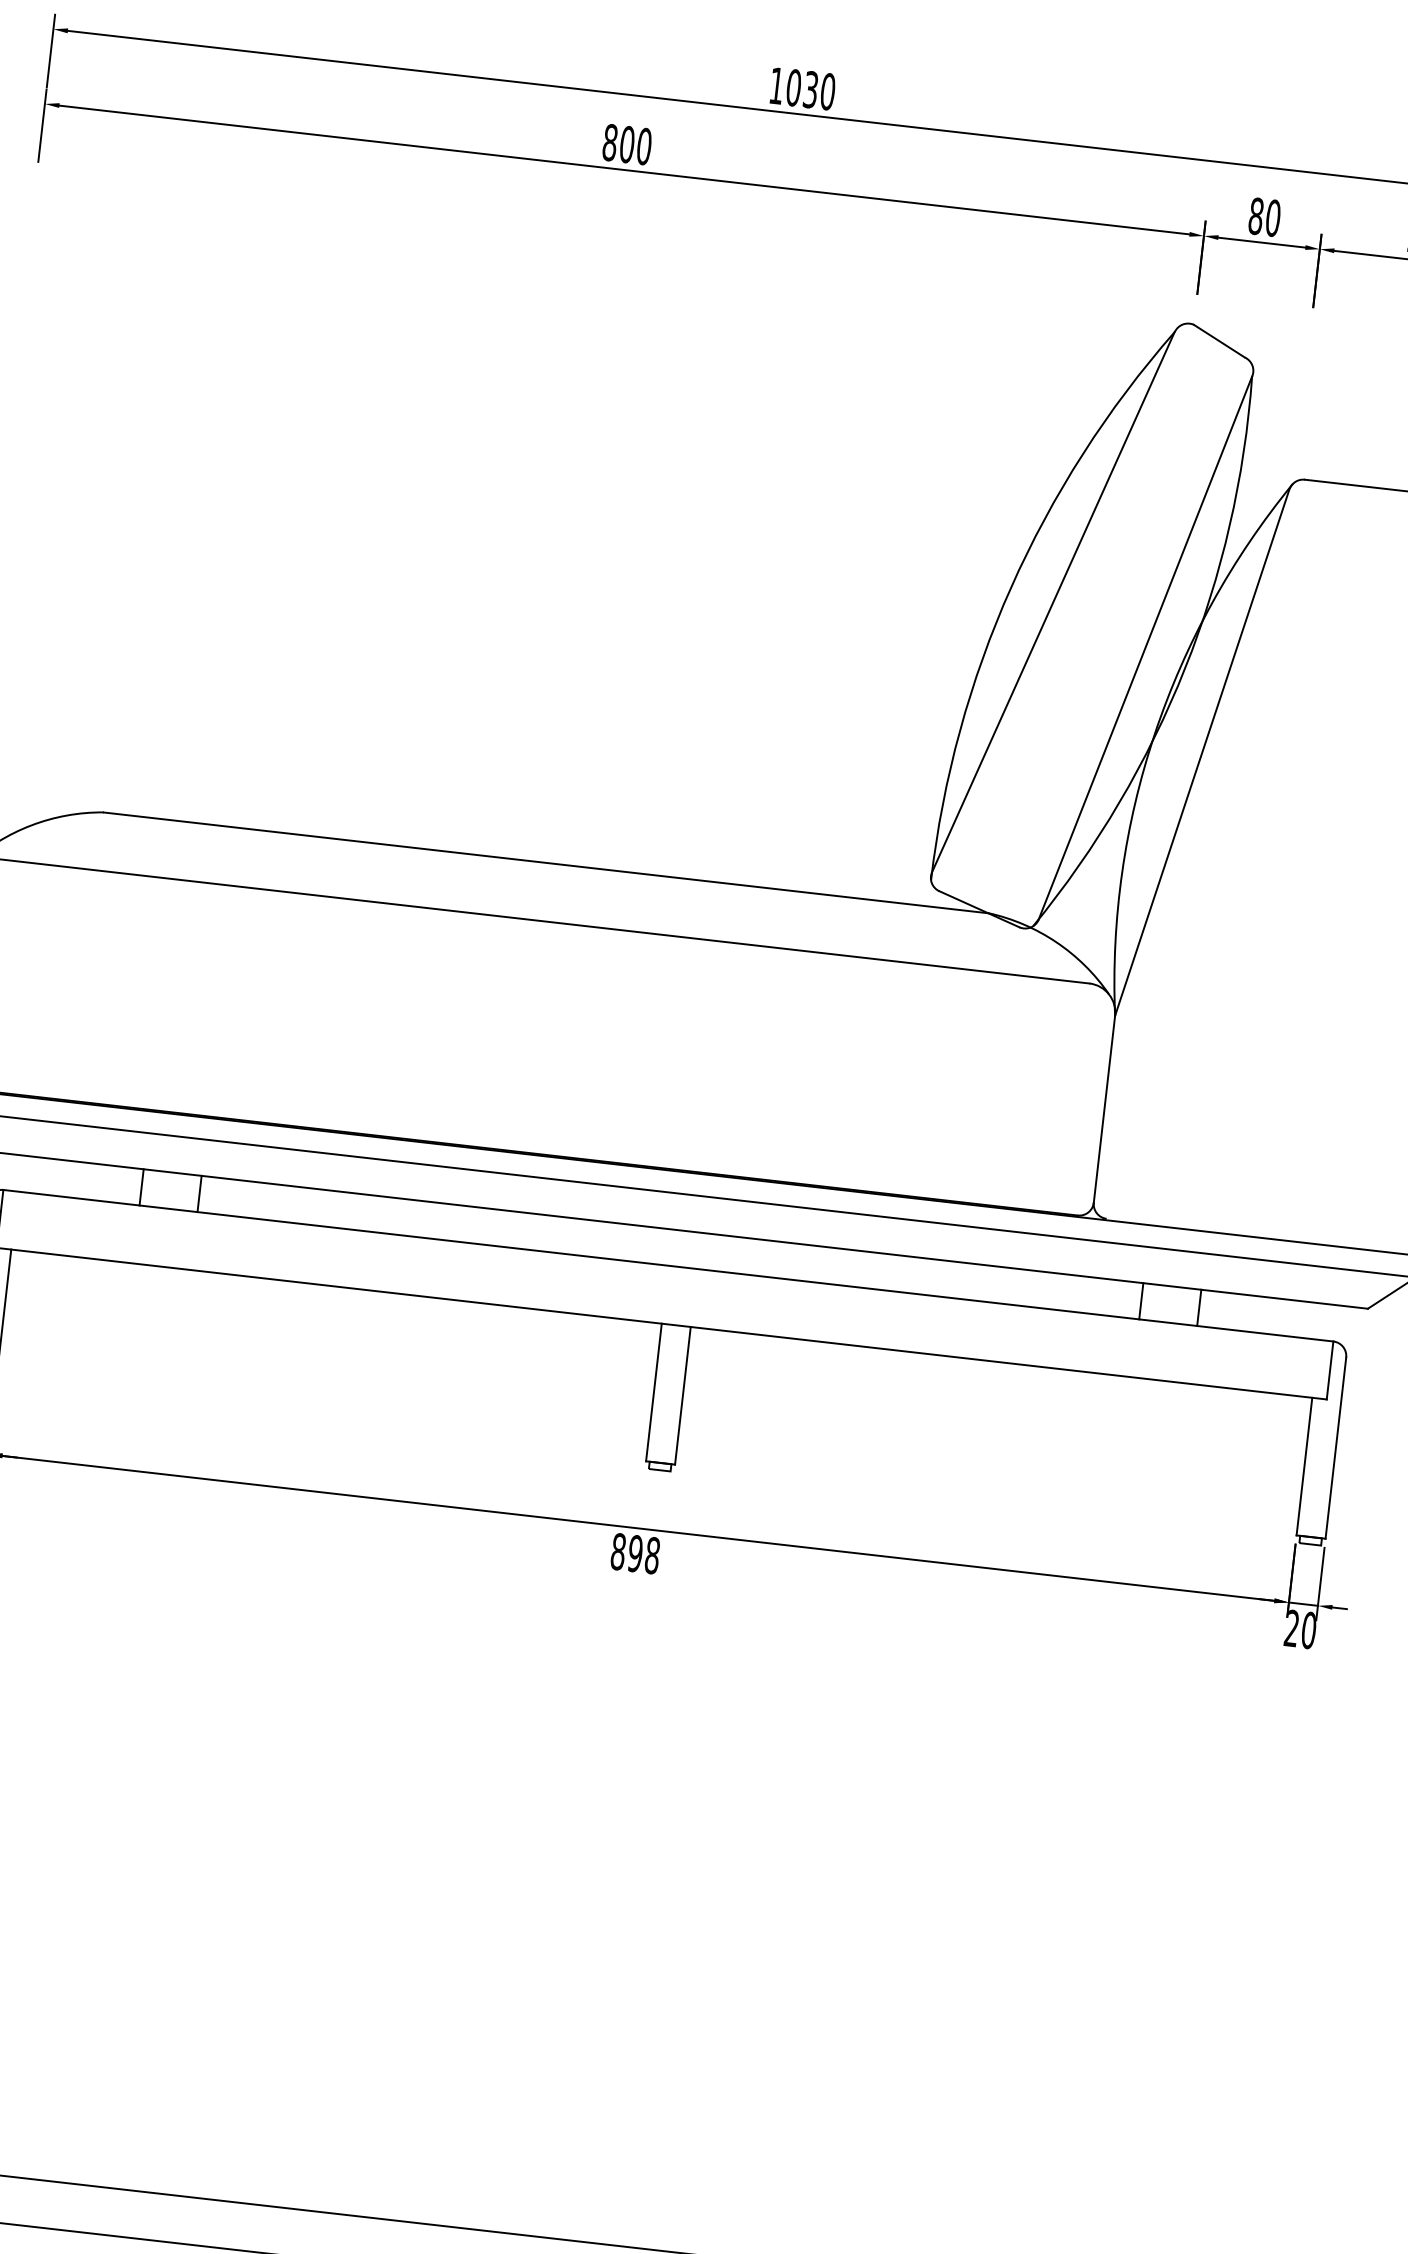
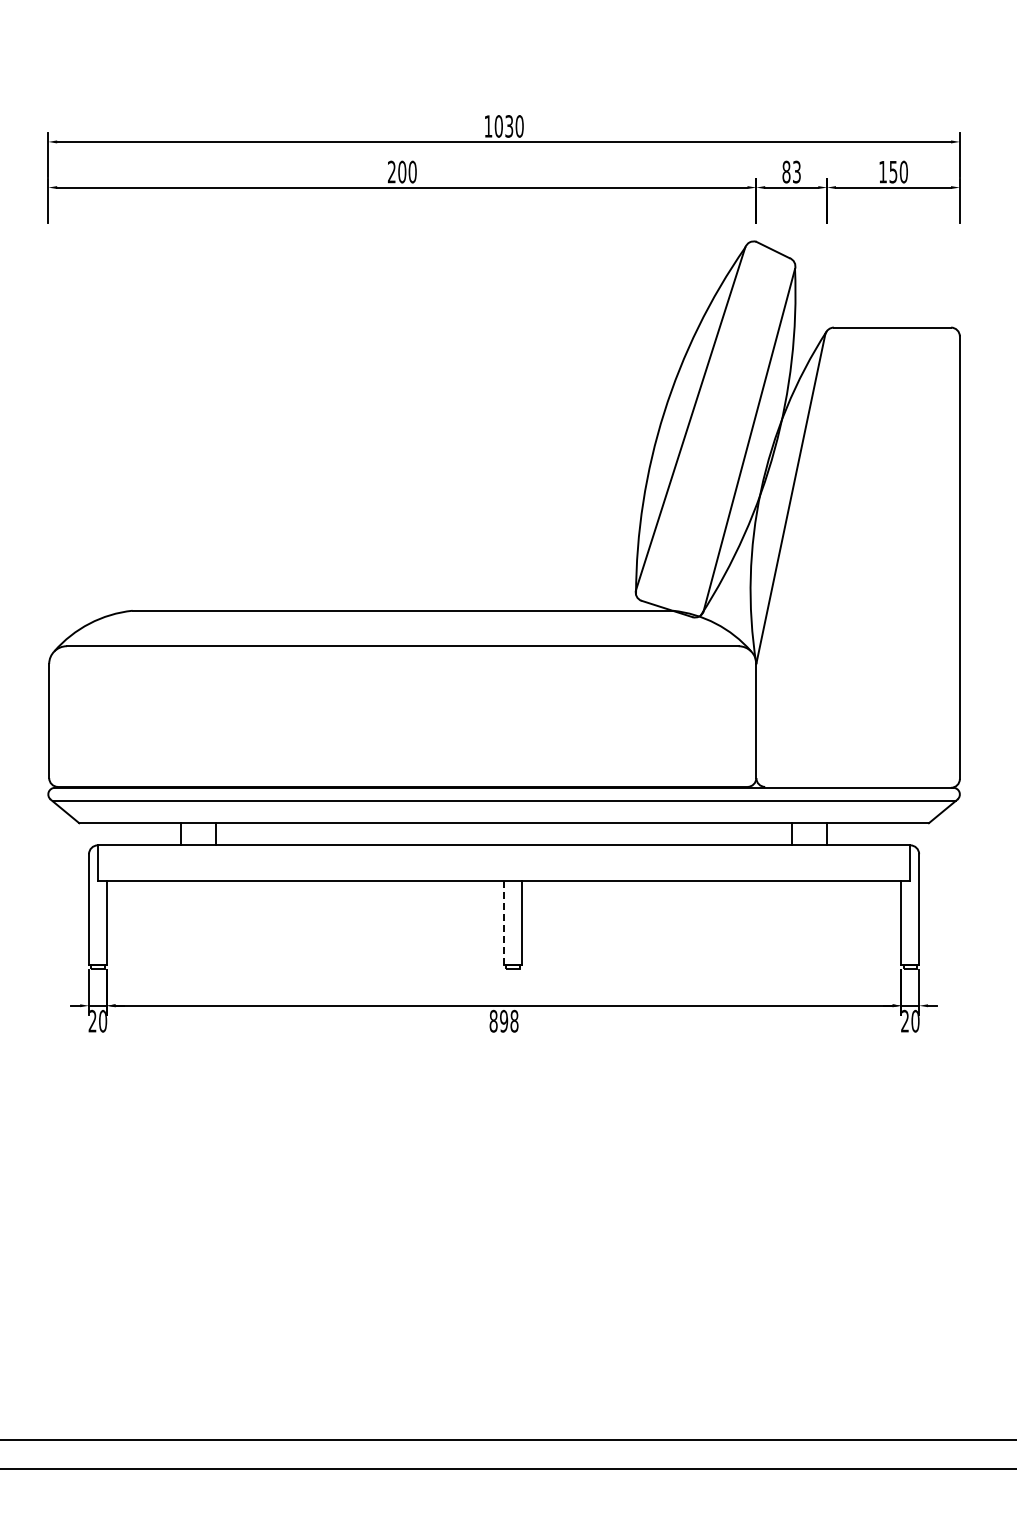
text: (609, 141) -> (391, 171), 800 -> 200
text: (1272, 217) -> (796, 171), 80 -> 83
line: (654, 1393) -> (504, 923), solid -> dashed

